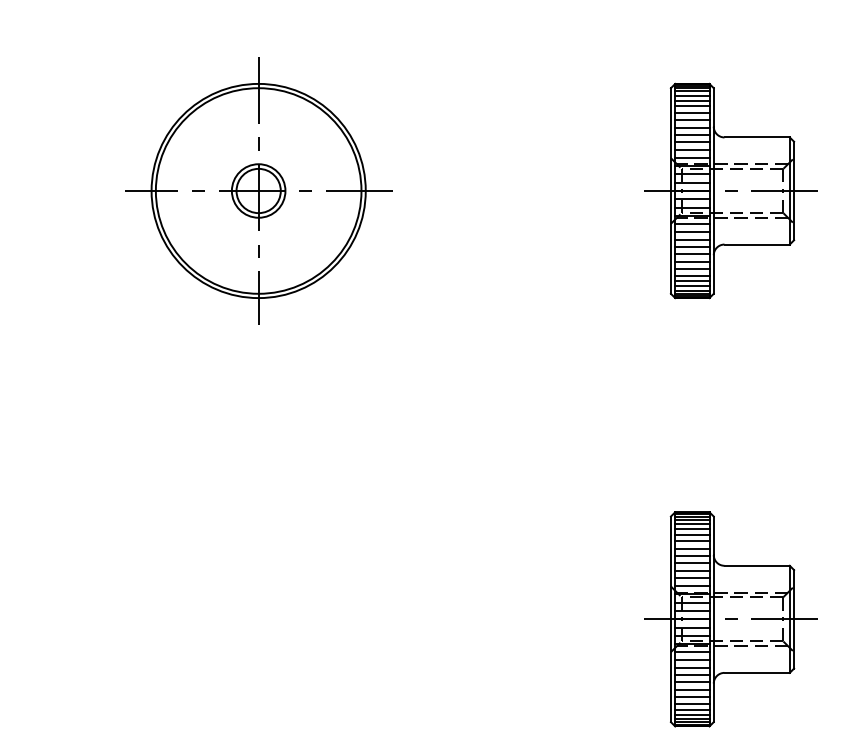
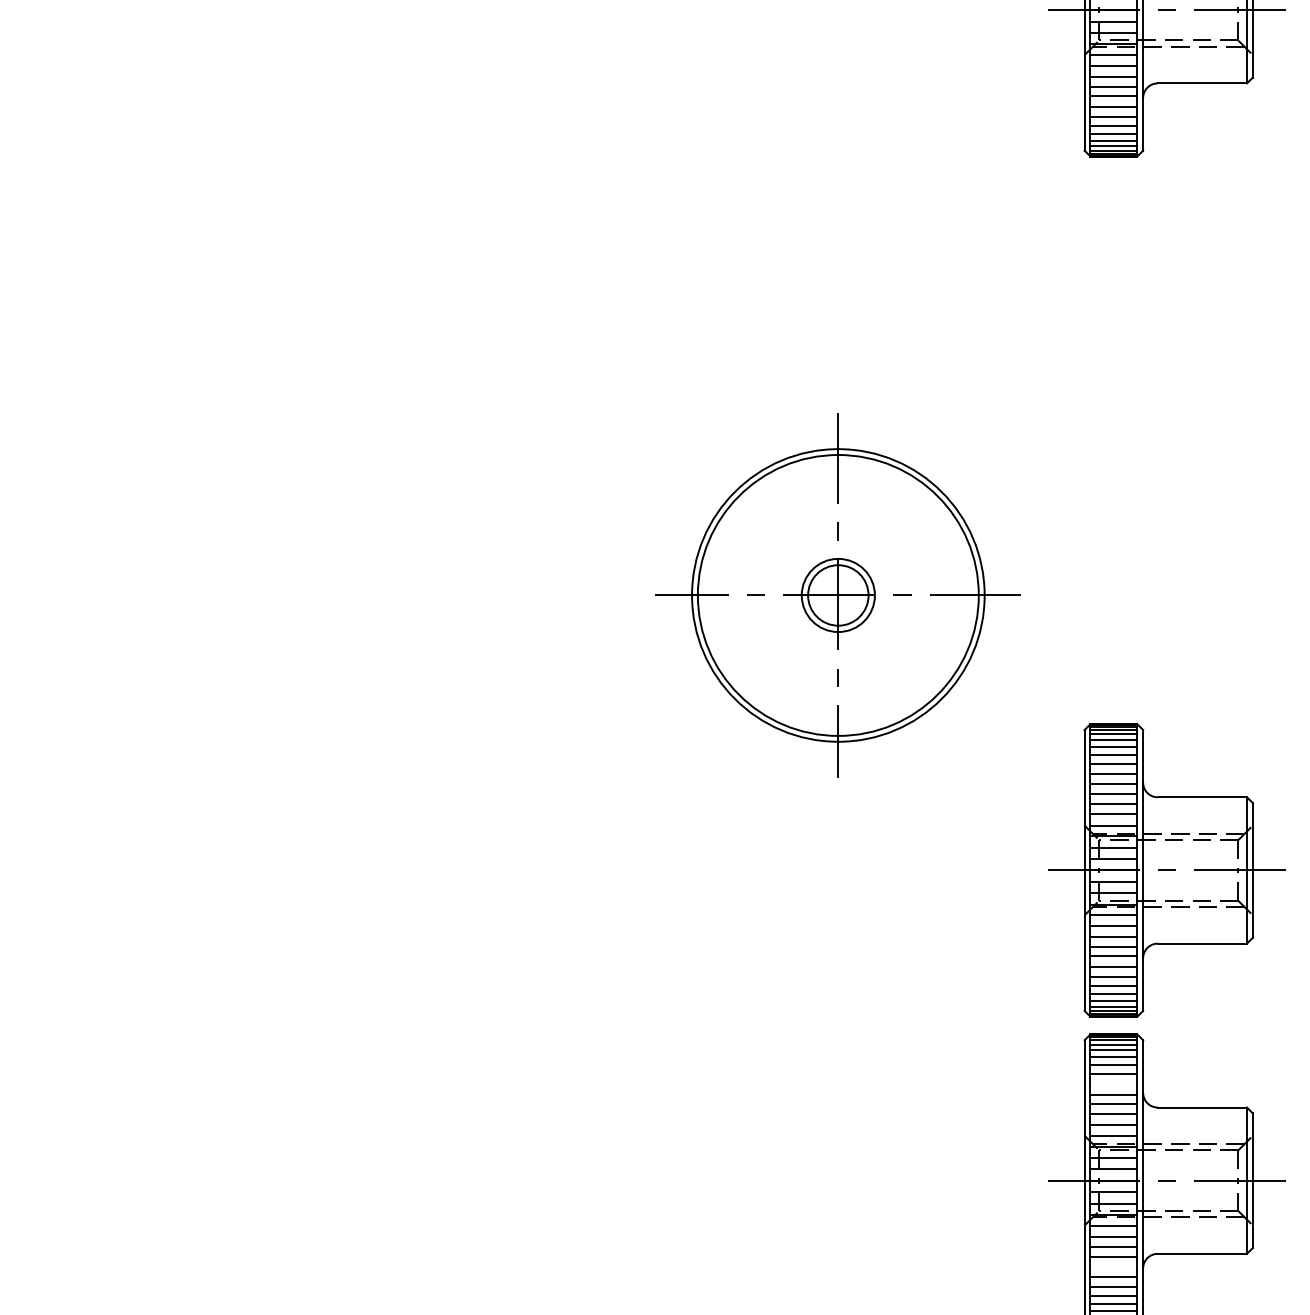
part: (258, 191) -> (837, 595), moved
part: (730, 191) -> (1166, 870), moved
line: (692, 548) -> (1113, 1083), removed
line: (692, 682) -> (1113, 1266), removed

